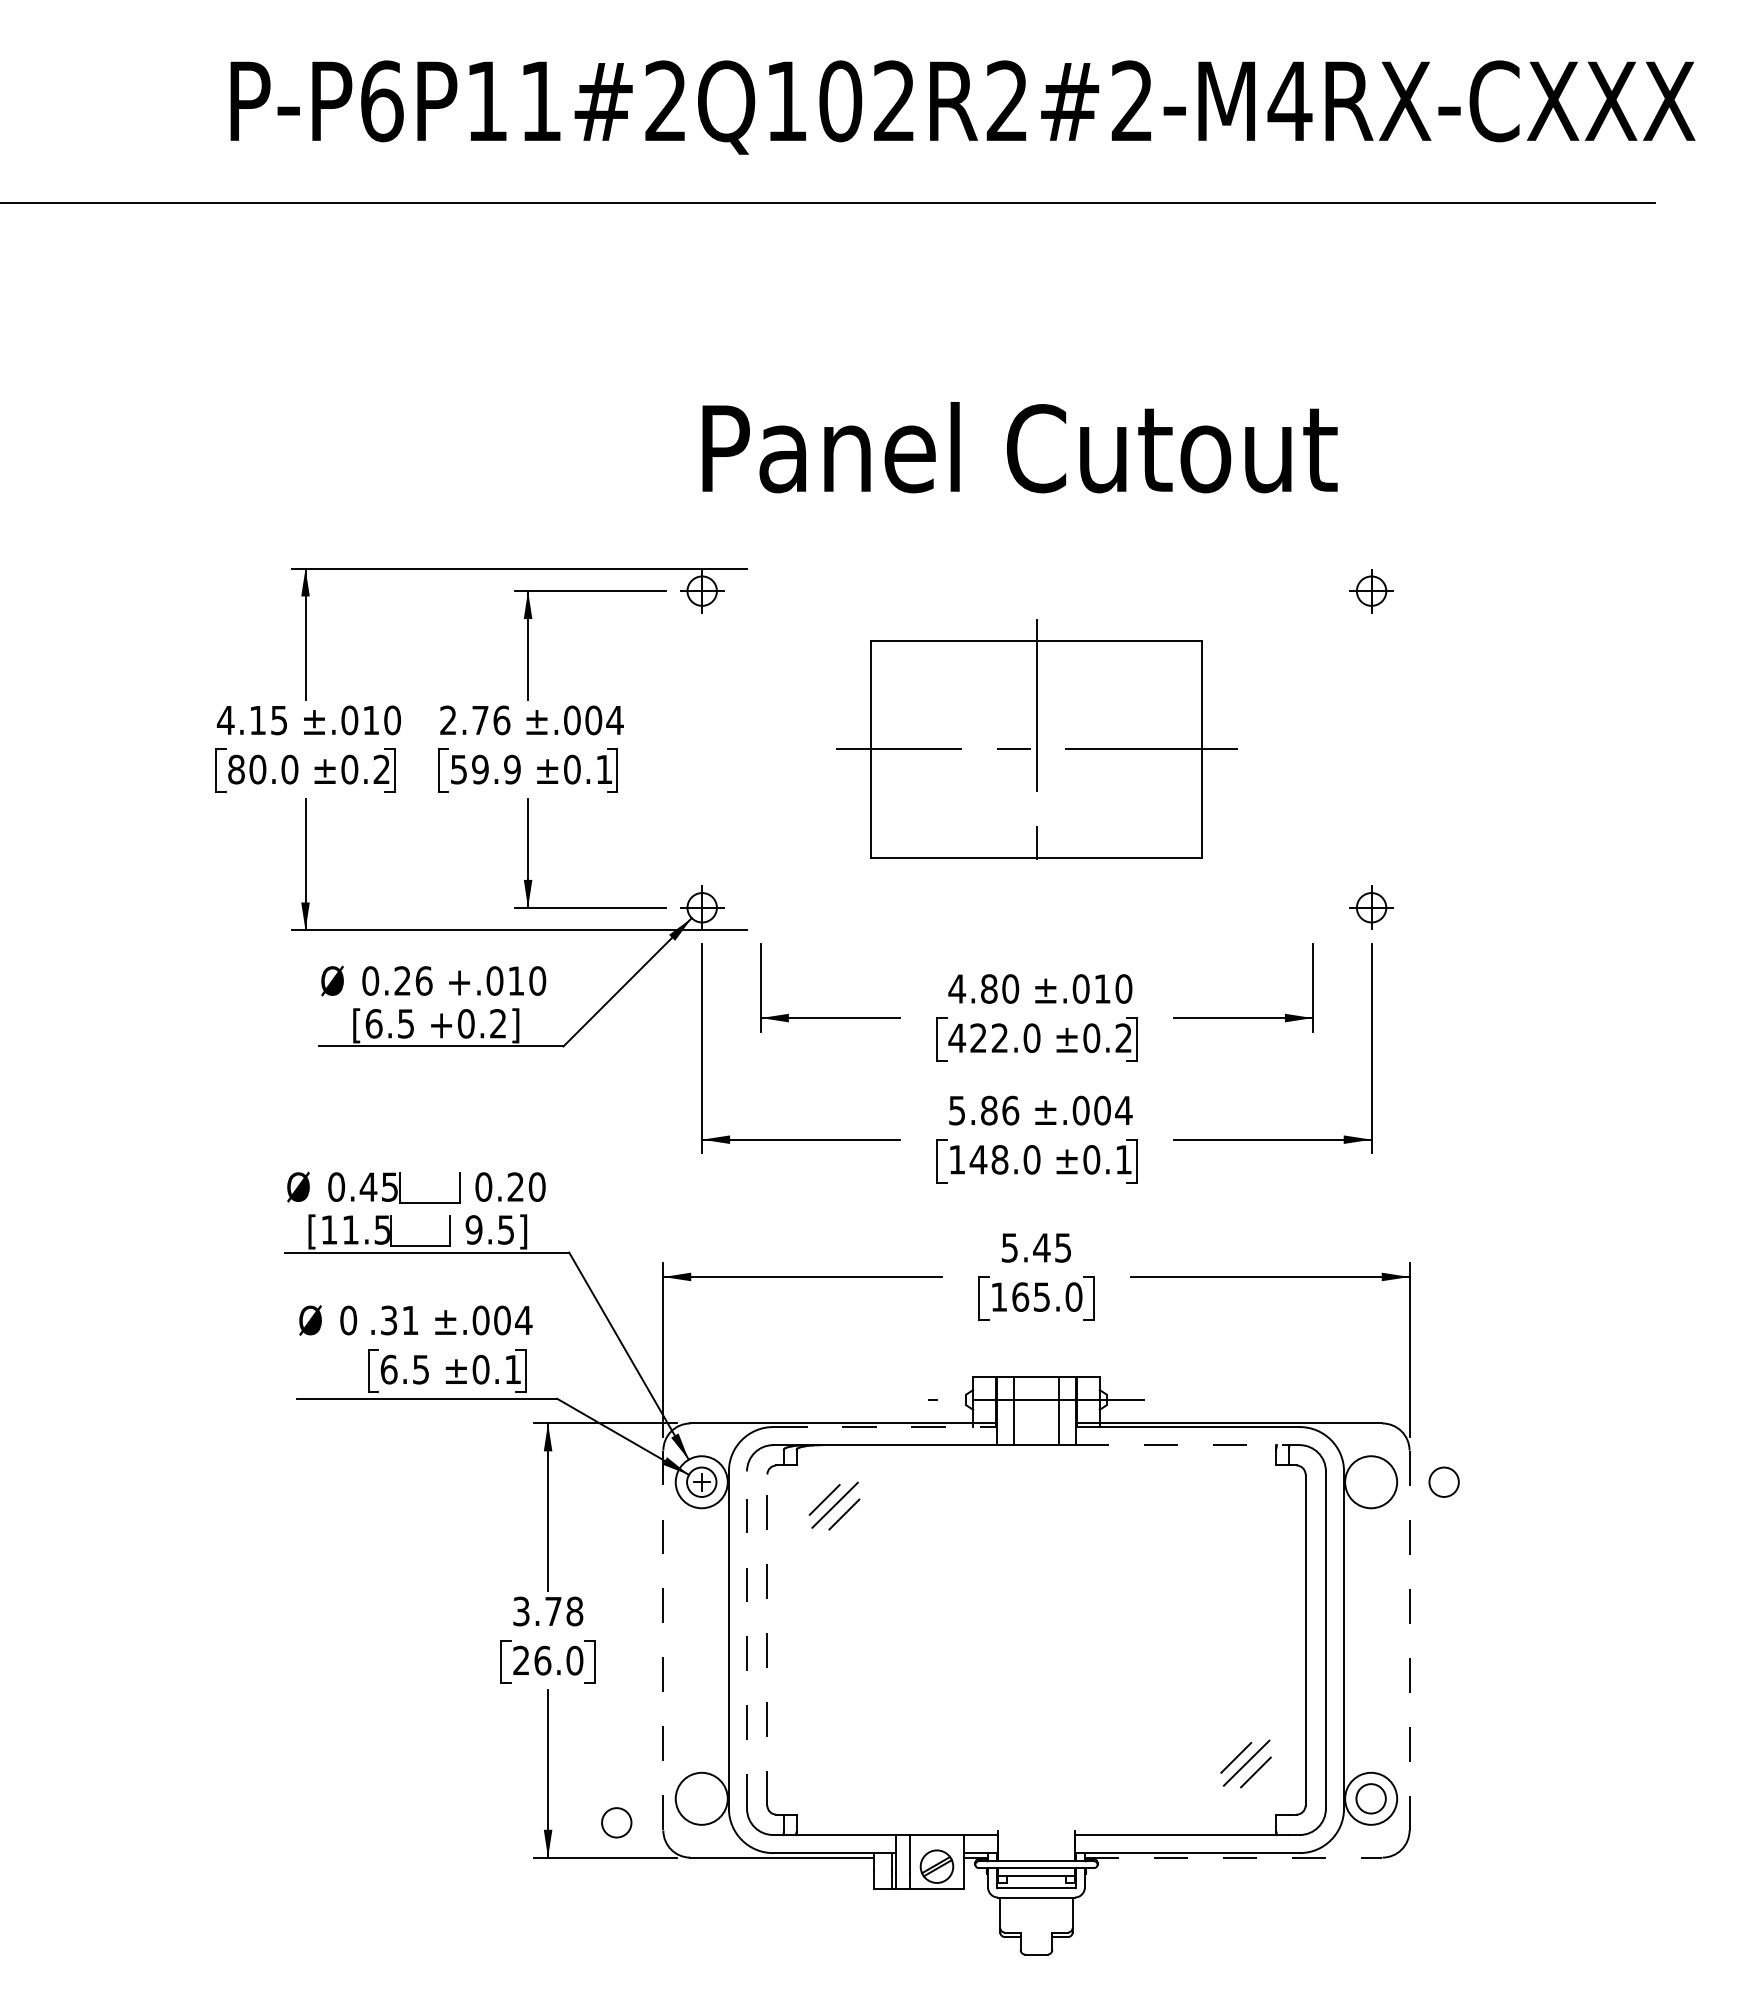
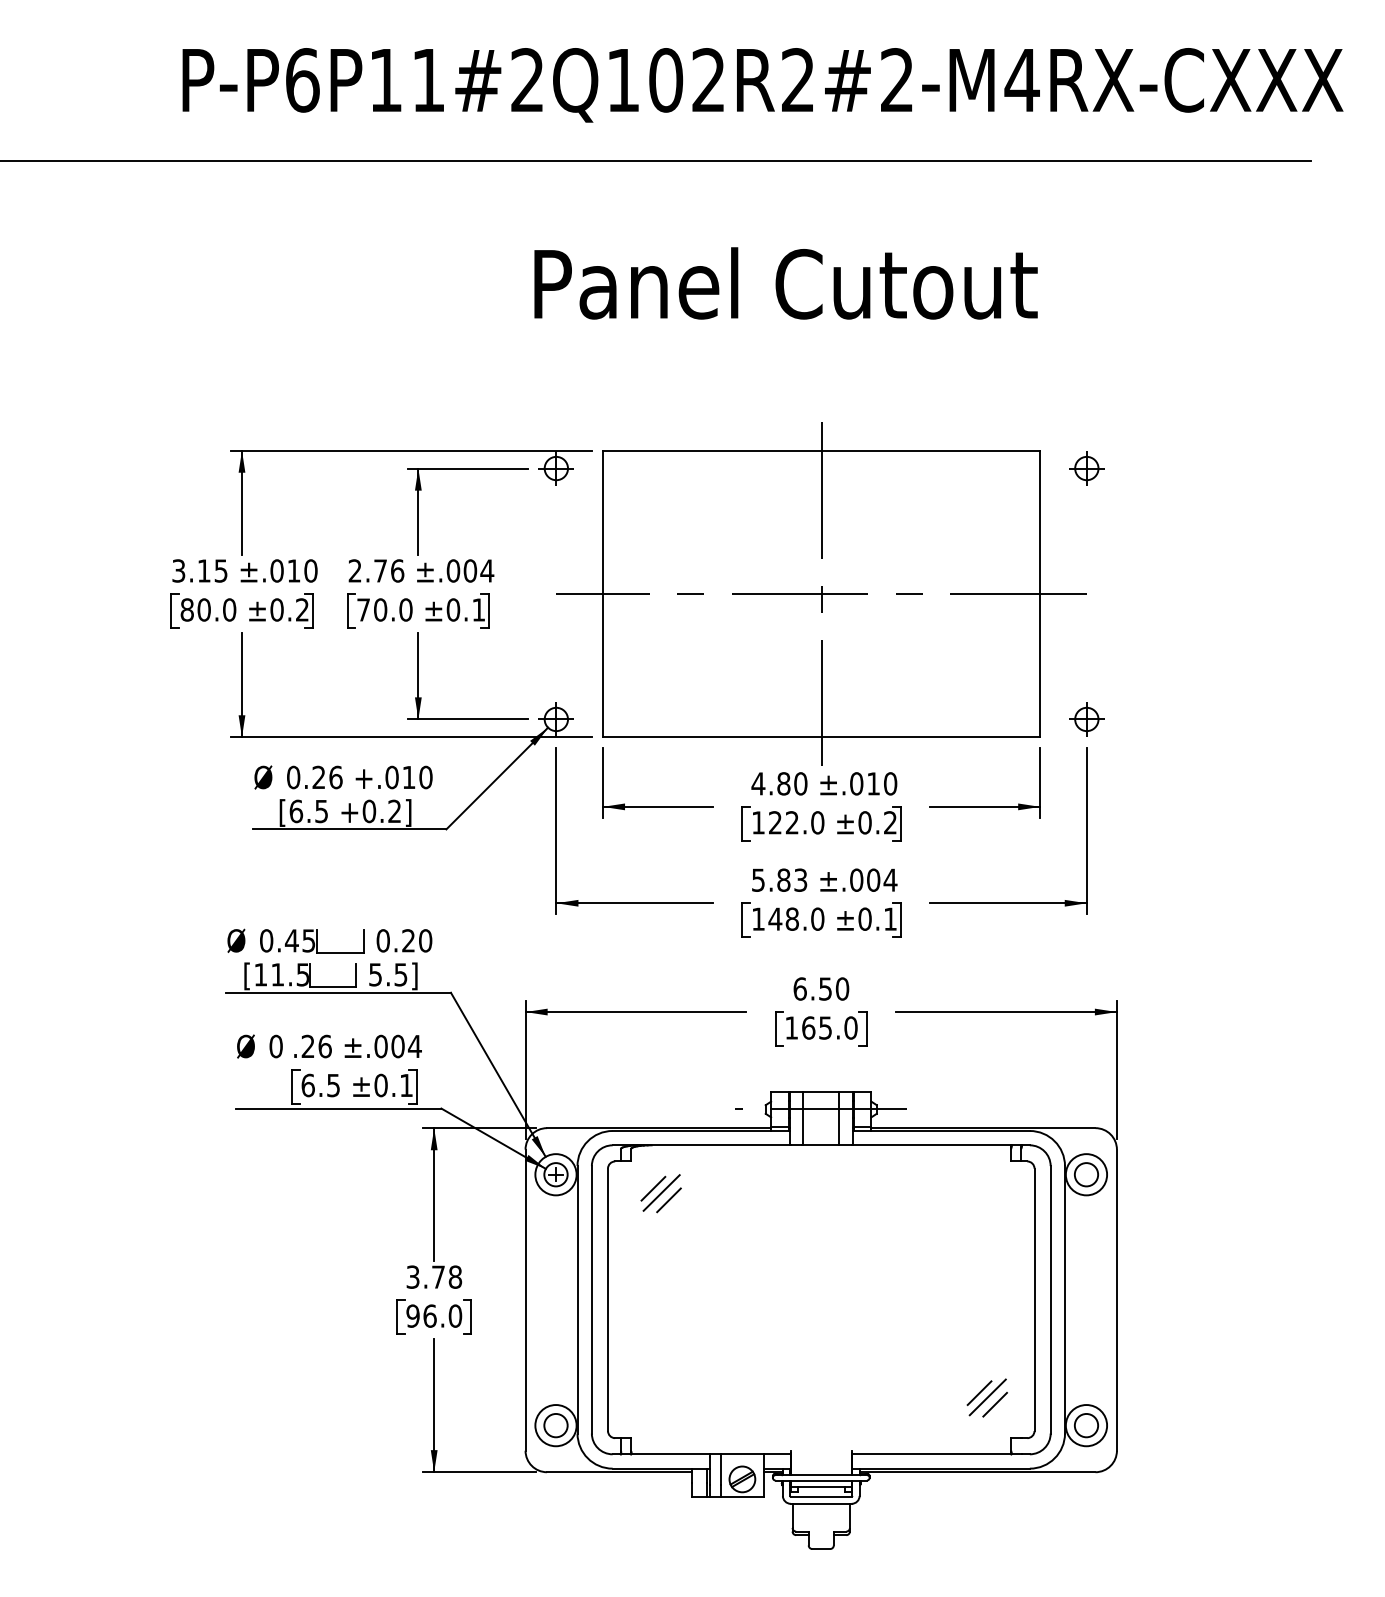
text: (1019, 447) -> (785, 283), moved
text: (225, 720) -> (178, 571), 4.15 -> 3.15
part: (1036, 749) -> (821, 594), size x1.67
text: (485, 769) -> (384, 609), 59.9 -> 70.0
text: (957, 1037) -> (758, 822), 422.0 -> 122.0
text: (1010, 1110) -> (800, 880), 5.86 -> 5.83
text: (473, 1229) -> (375, 974), 9.5] -> 5.5]
text: (1036, 1247) -> (821, 988), 5.45 -> 6.50
text: (400, 1320) -> (317, 1046), .31 -> .26
line: (885, 1427) -> (701, 1131), dashed -> solid
line: (1187, 1445) -> (940, 1145), dashed -> solid
circle: (1443, 1481) -> (1085, 1174), moved
line: (663, 1640) -> (525, 1300), dashed -> solid
line: (747, 1640) -> (592, 1300), dashed -> solid
line: (767, 1640) -> (608, 1300), dashed -> solid
line: (1409, 1640) -> (1116, 1300), dashed -> solid
text: (521, 1660) -> (413, 1316), 26.0 -> 96.0
circle: (616, 1822) -> (555, 1425), moved
line: (1233, 1857) -> (977, 1472), dashed -> solid

